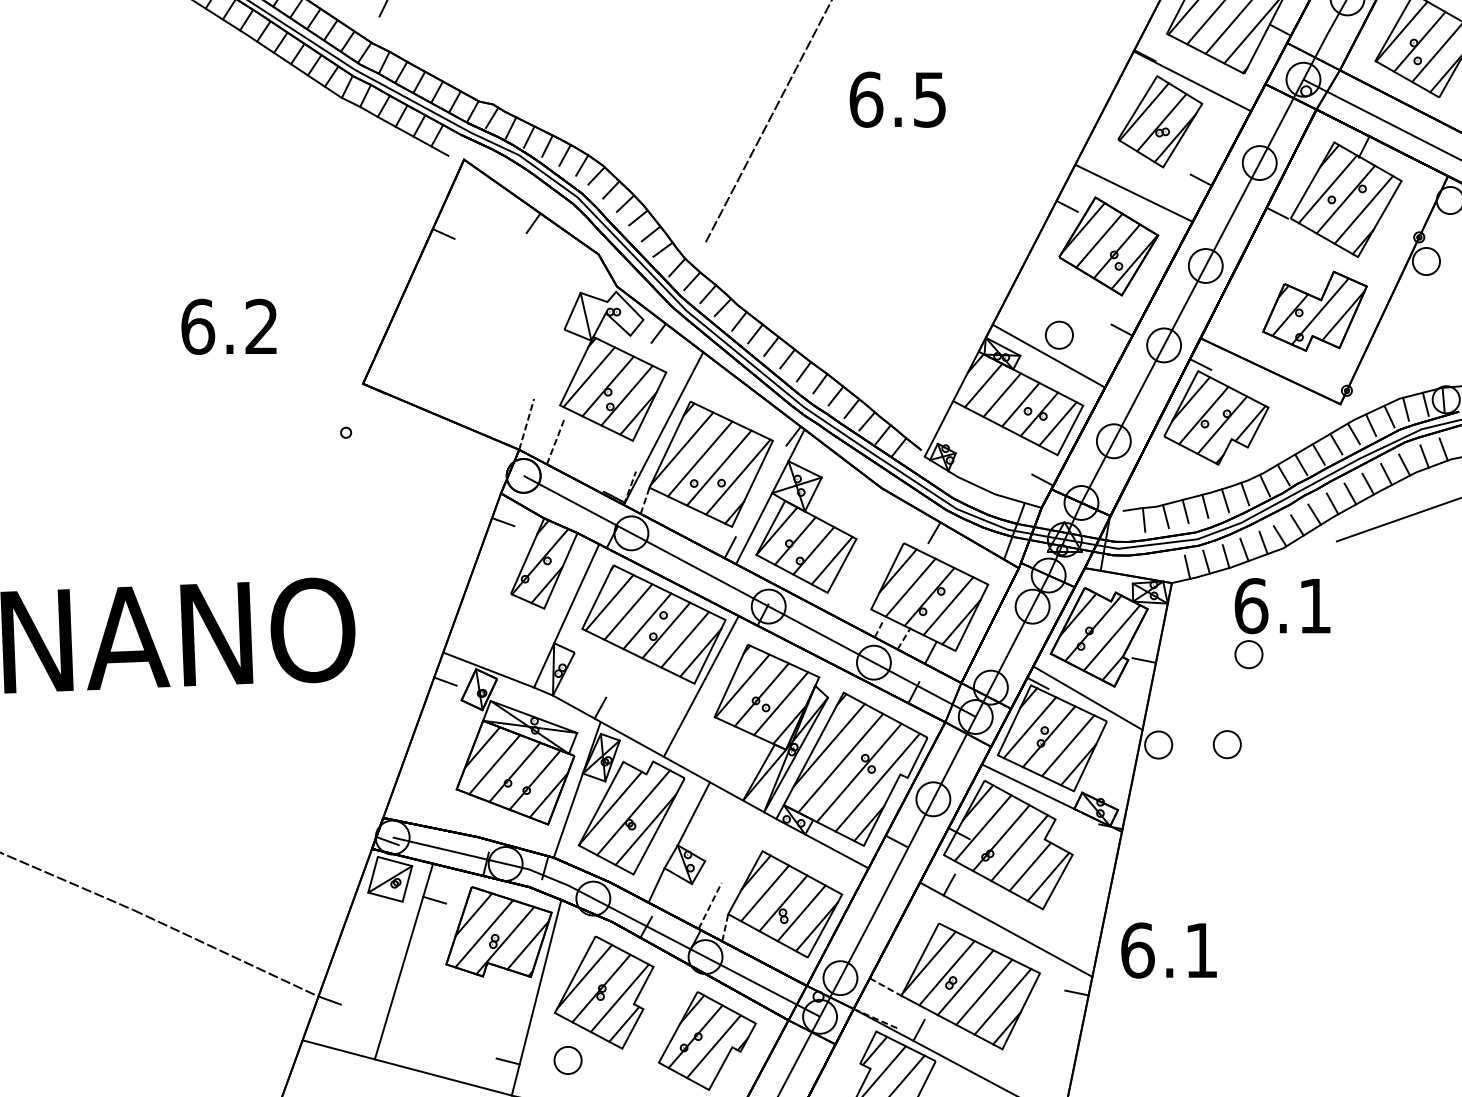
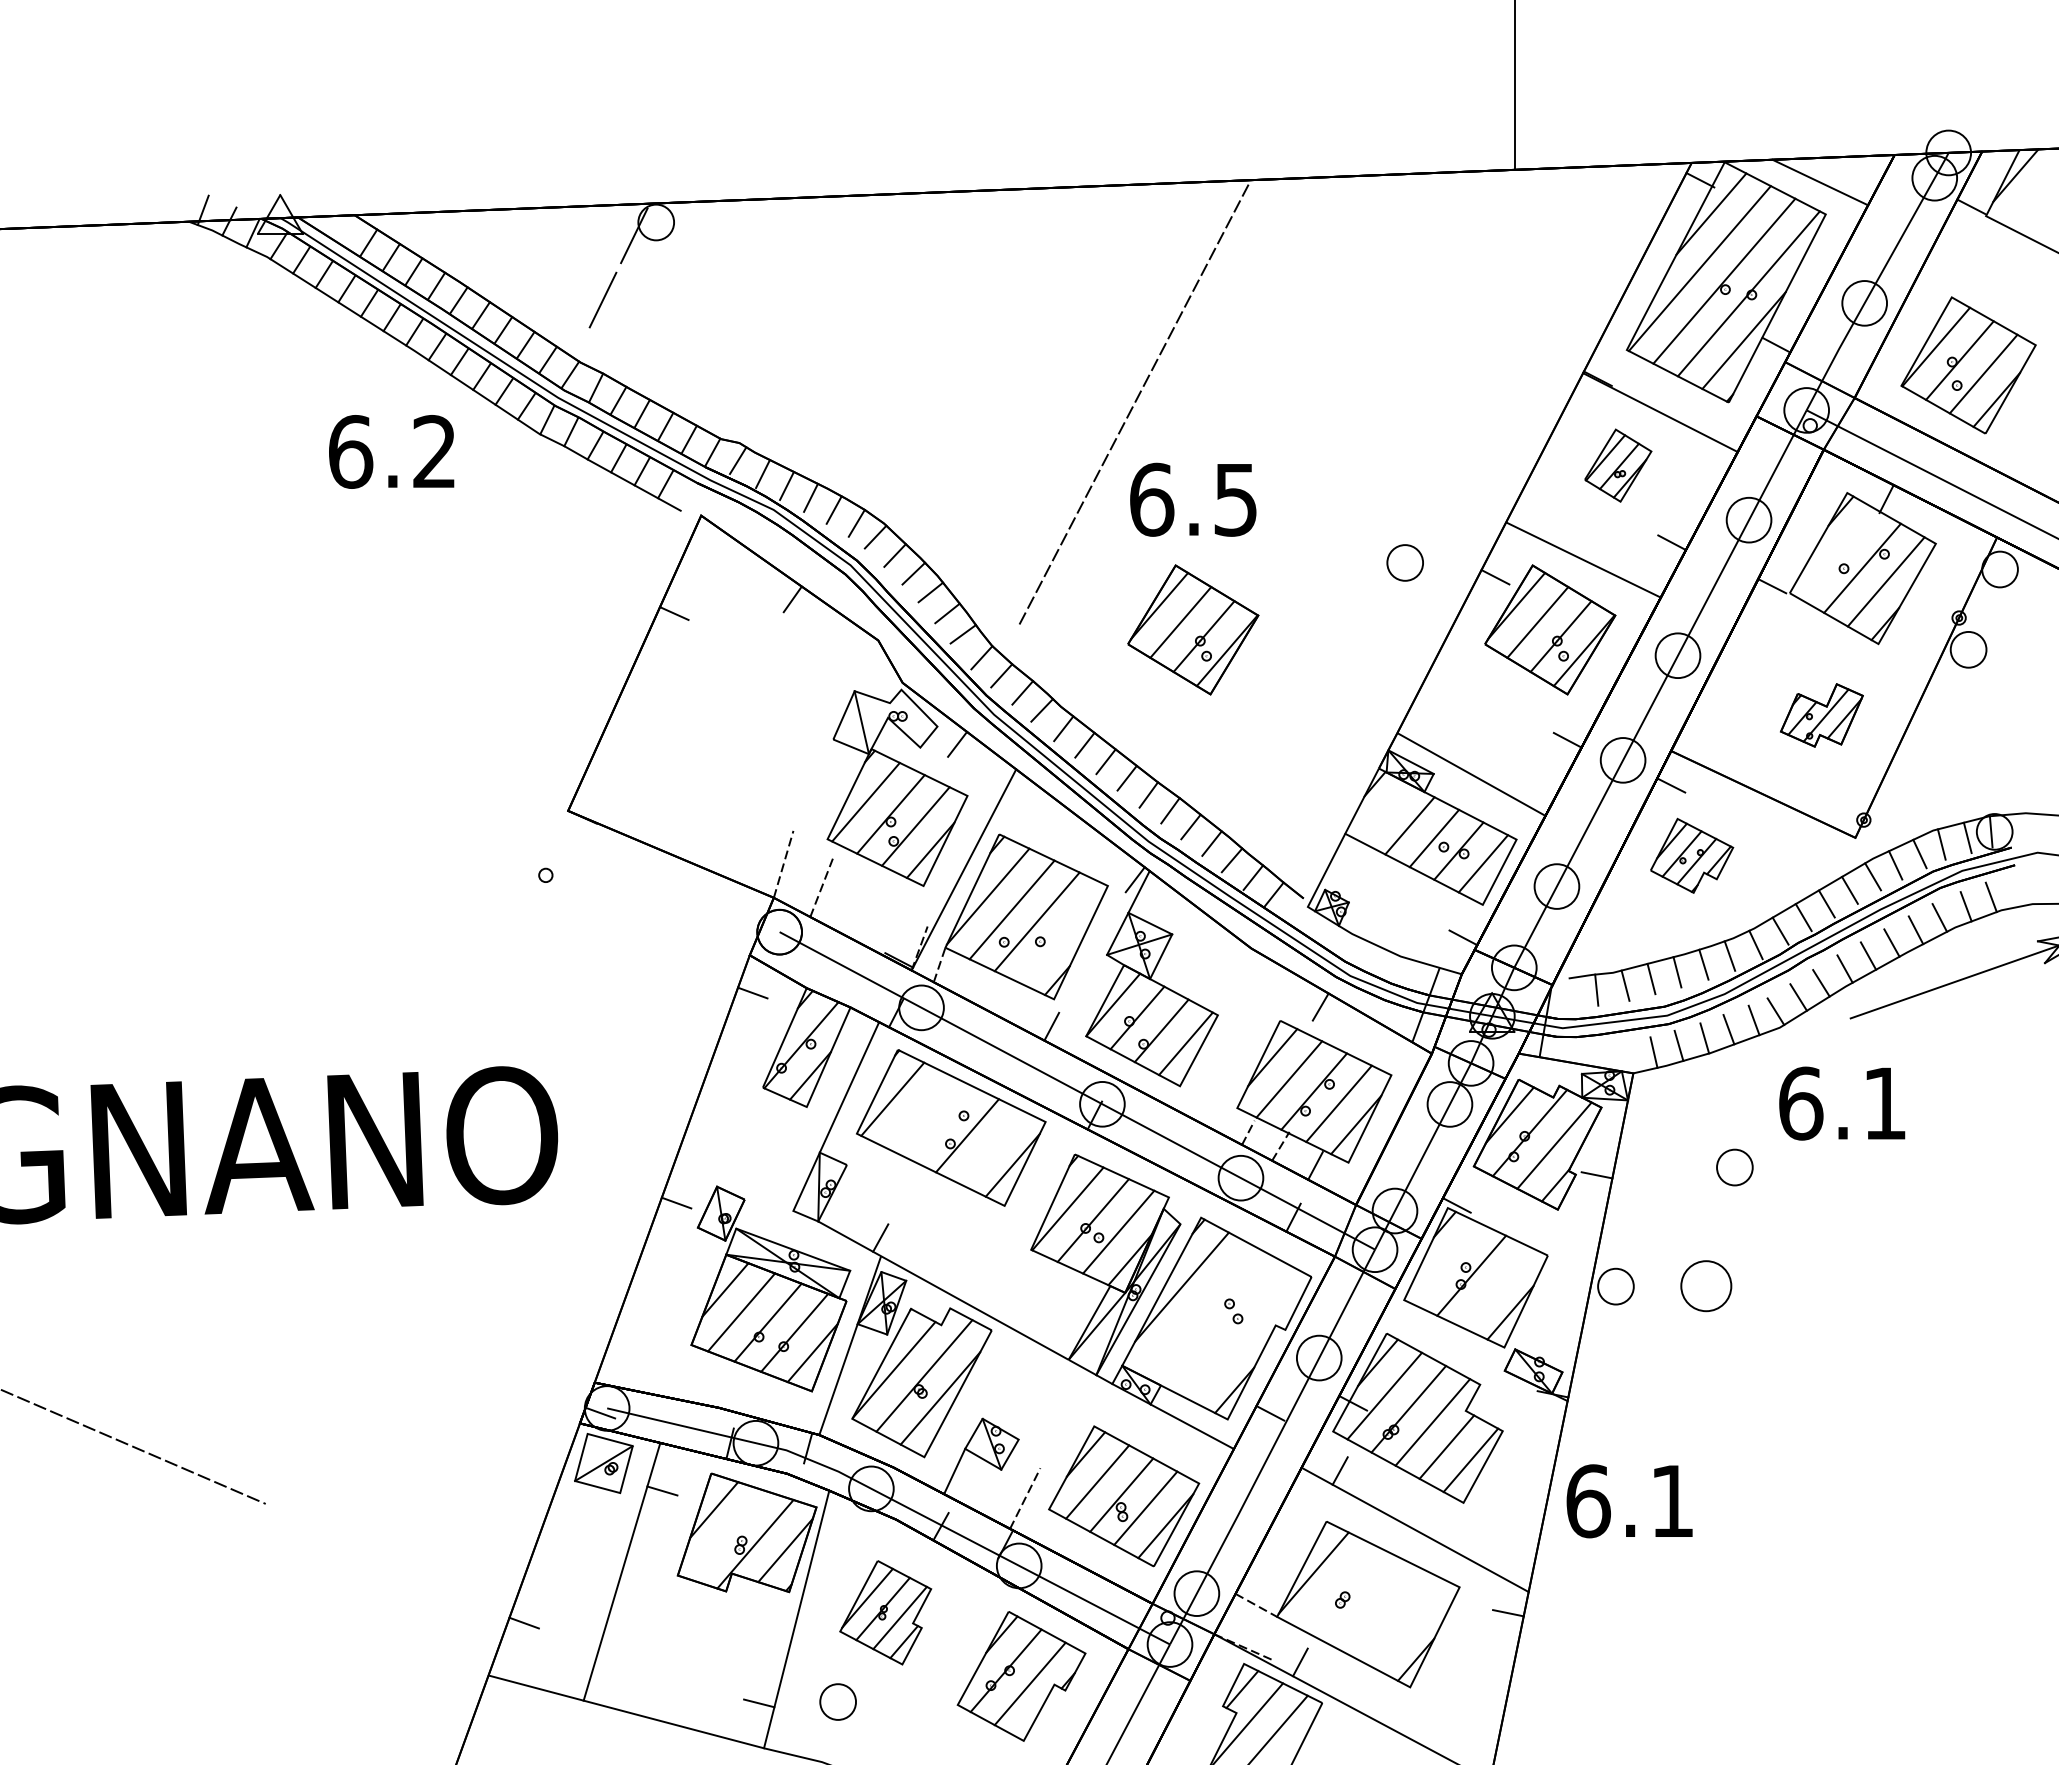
text: (897, 99) -> (1193, 499), moved
part: (1160, 121) -> (1618, 465), size x0.6
line: (1327, 189) -> (1838, 554), removed
part: (837, 246) -> (1193, 629), added
part: (1314, 311) -> (1821, 715), size x0.6
text: (228, 326) -> (391, 451), moved
part: (1058, 334) -> (1404, 562), moved
line: (983, 385) -> (1385, 812), removed
part: (1216, 417) -> (1691, 855), size x0.6
line: (737, 476) -> (1061, 933), removed
line: (754, 528) -> (1083, 1001), removed
text: (1282, 605) -> (1842, 1103), moved
line: (628, 612) -> (917, 1111), removed
line: (647, 621) -> (942, 1123), removed
line: (684, 639) -> (991, 1147), removed
line: (488, 669) -> (733, 1187), removed
line: (701, 686) -> (1013, 1209), removed
line: (1087, 697) -> (1522, 1224), removed
line: (1030, 727) -> (1446, 1263), removed
part: (1227, 744) -> (1706, 1285), size x1.4
line: (1067, 745) -> (1496, 1287), removed
line: (840, 763) -> (1197, 1310), removed
line: (859, 773) -> (1221, 1323), removed
line: (877, 782) -> (1245, 1335), removed
line: (1027, 786) -> (1443, 1341), removed
line: (693, 813) -> (1003, 1376), removed
line: (725, 927) -> (1045, 1527), removed
line: (484, 934) -> (727, 1535), removed
text: (1168, 950) -> (1629, 1501), moved
line: (225, 952) -> (387, 1560), removed
line: (946, 972) -> (1336, 1586), removed
line: (965, 982) -> (1361, 1599), removed
part: (604, 992) -> (885, 1612), size x0.7
line: (984, 992) -> (1386, 1612), removed
line: (1002, 1001) -> (1410, 1624), removed

